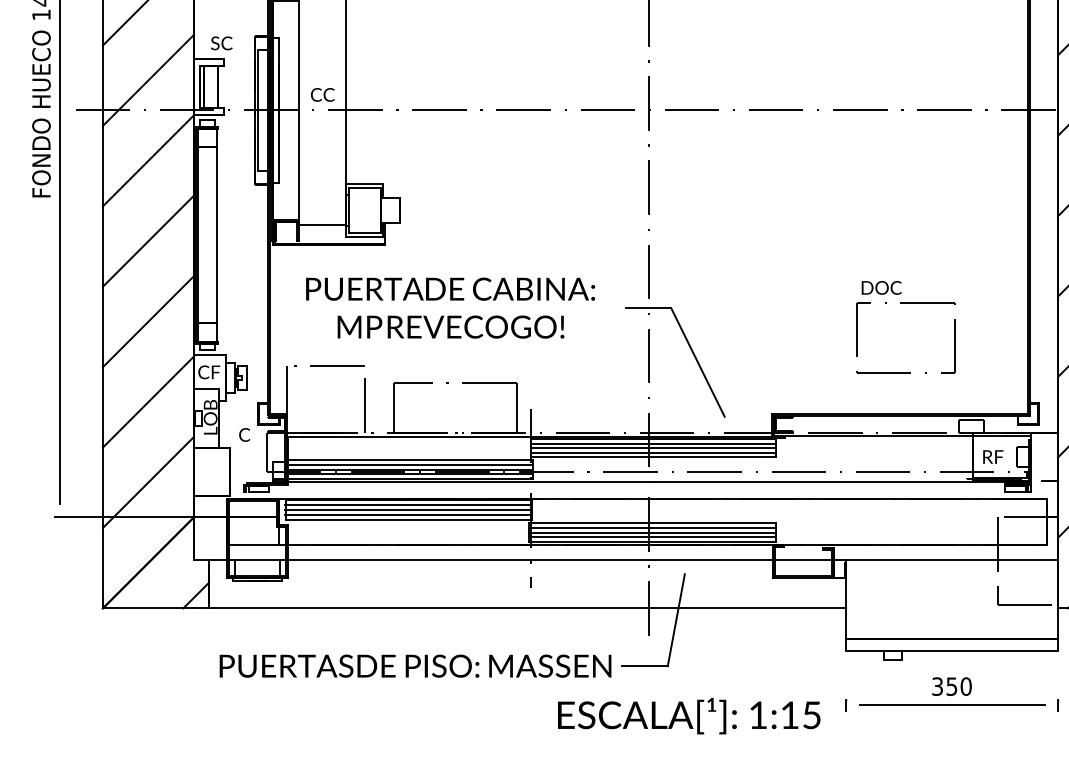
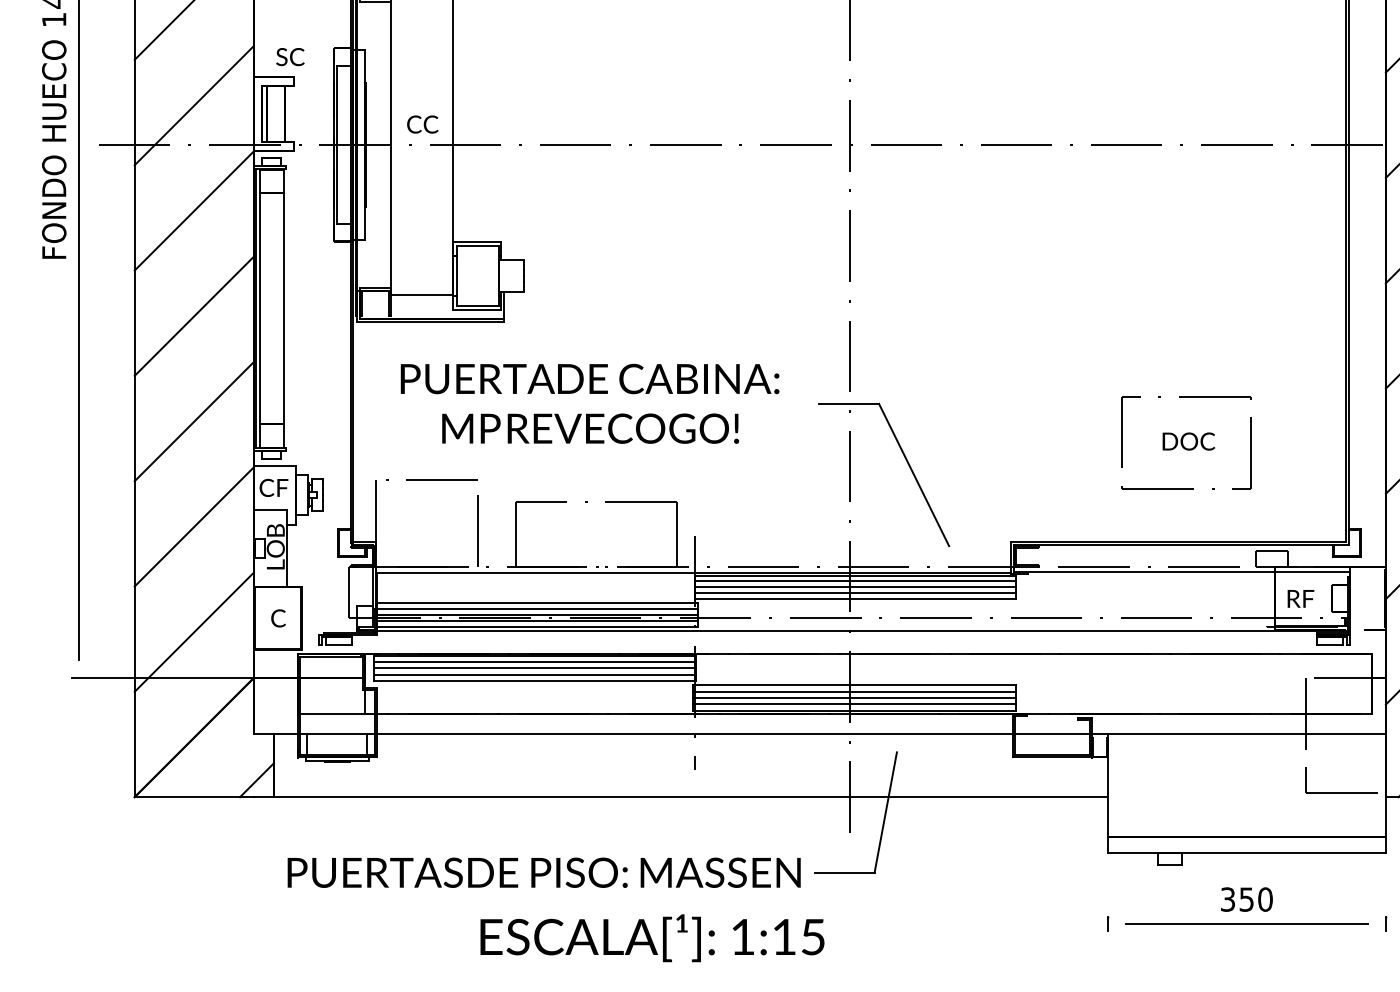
text: (881, 287) -> (1188, 440), moved
text: (244, 434) -> (278, 617), moved
text: (689, 715) -> (652, 937), moved

